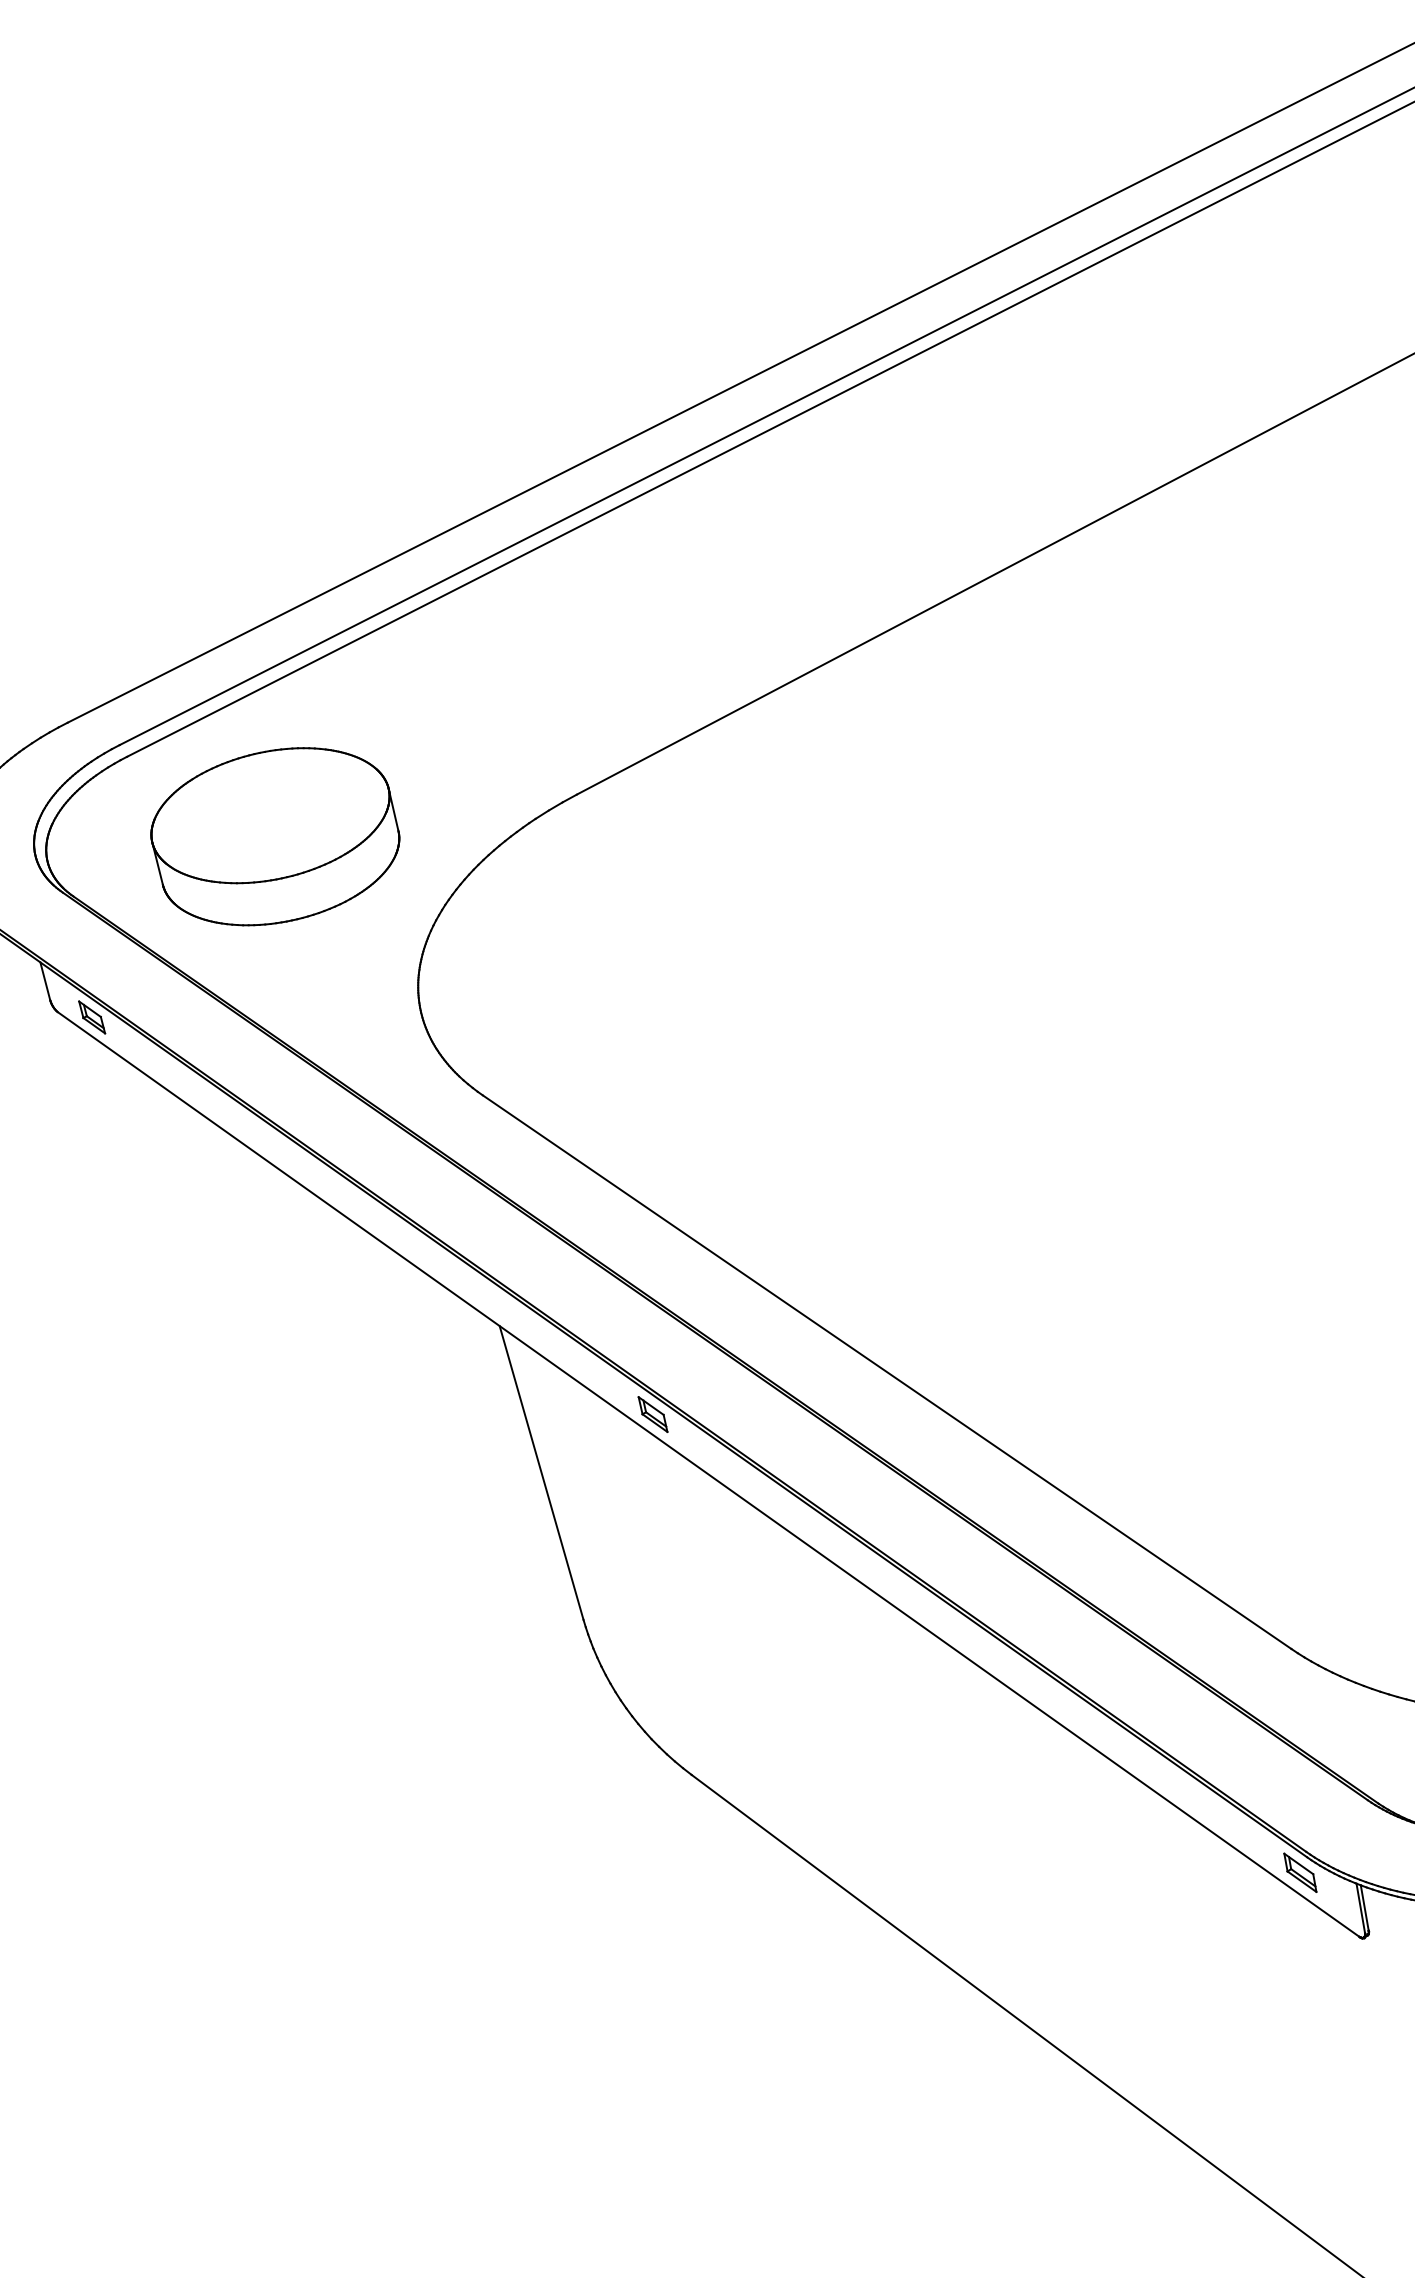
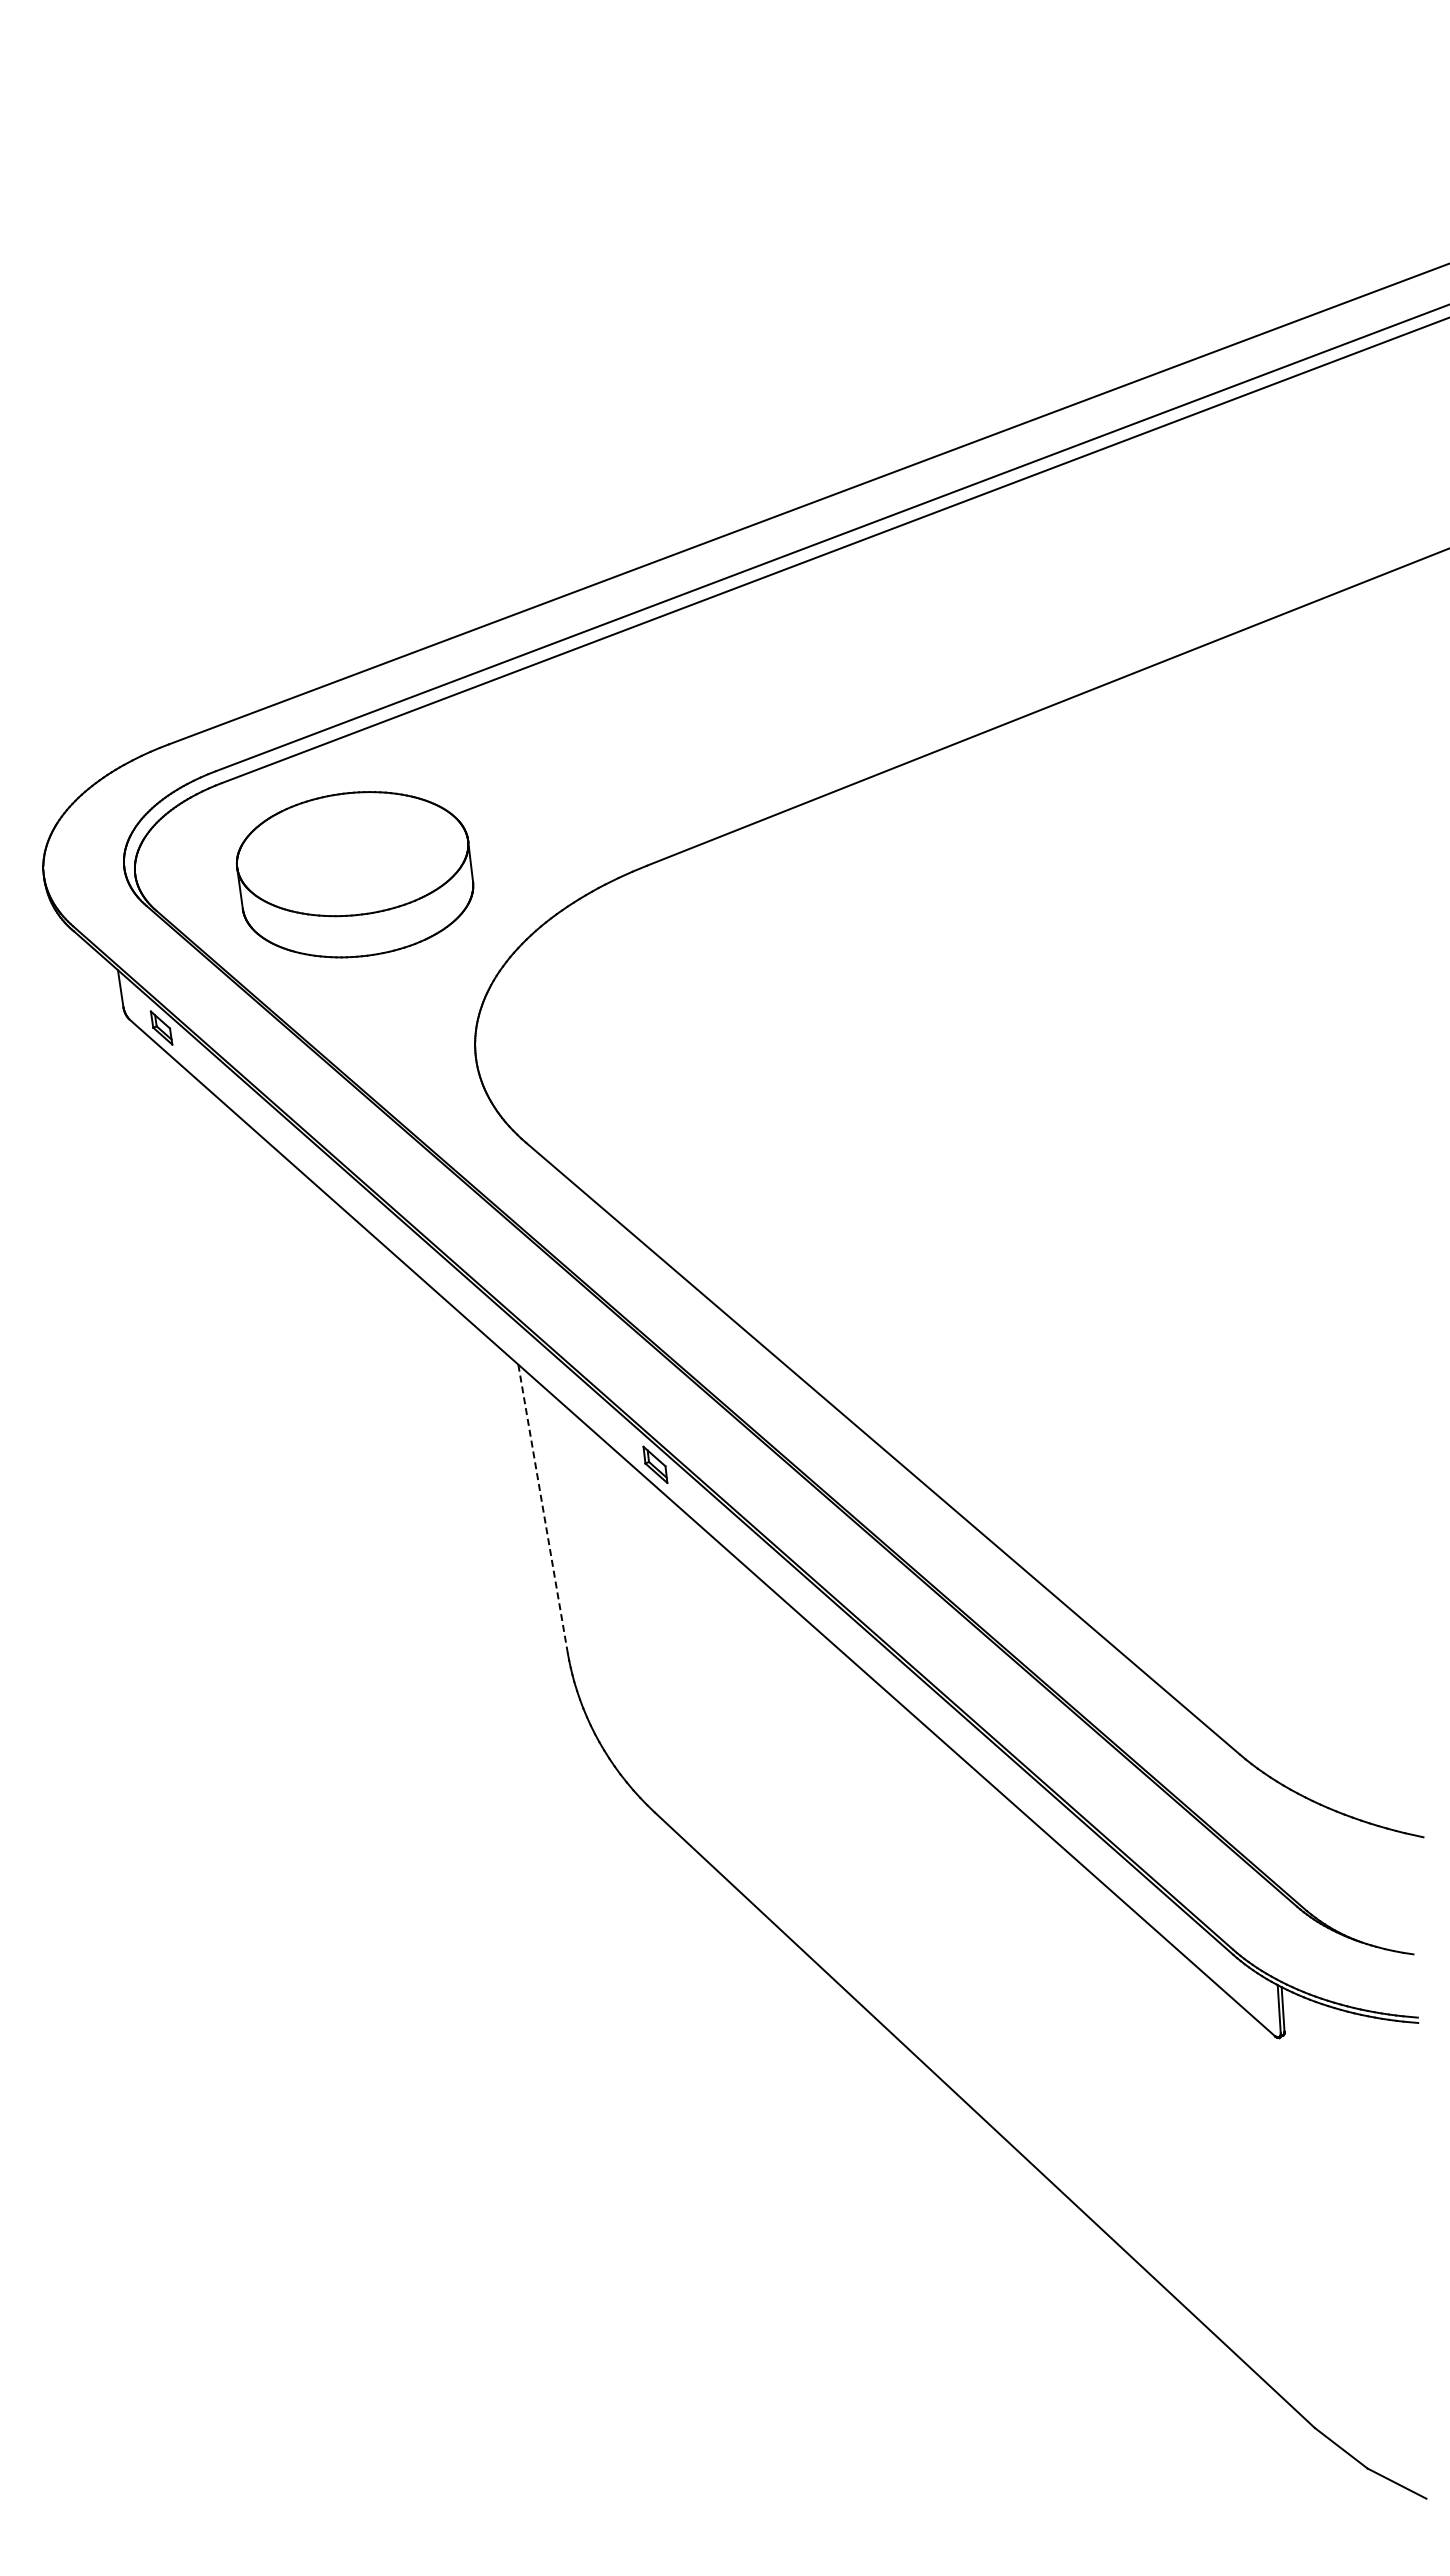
line: (542, 1473) -> (543, 1509), solid -> dashed
part: (1300, 1872) -> (1225, 1968), removed

